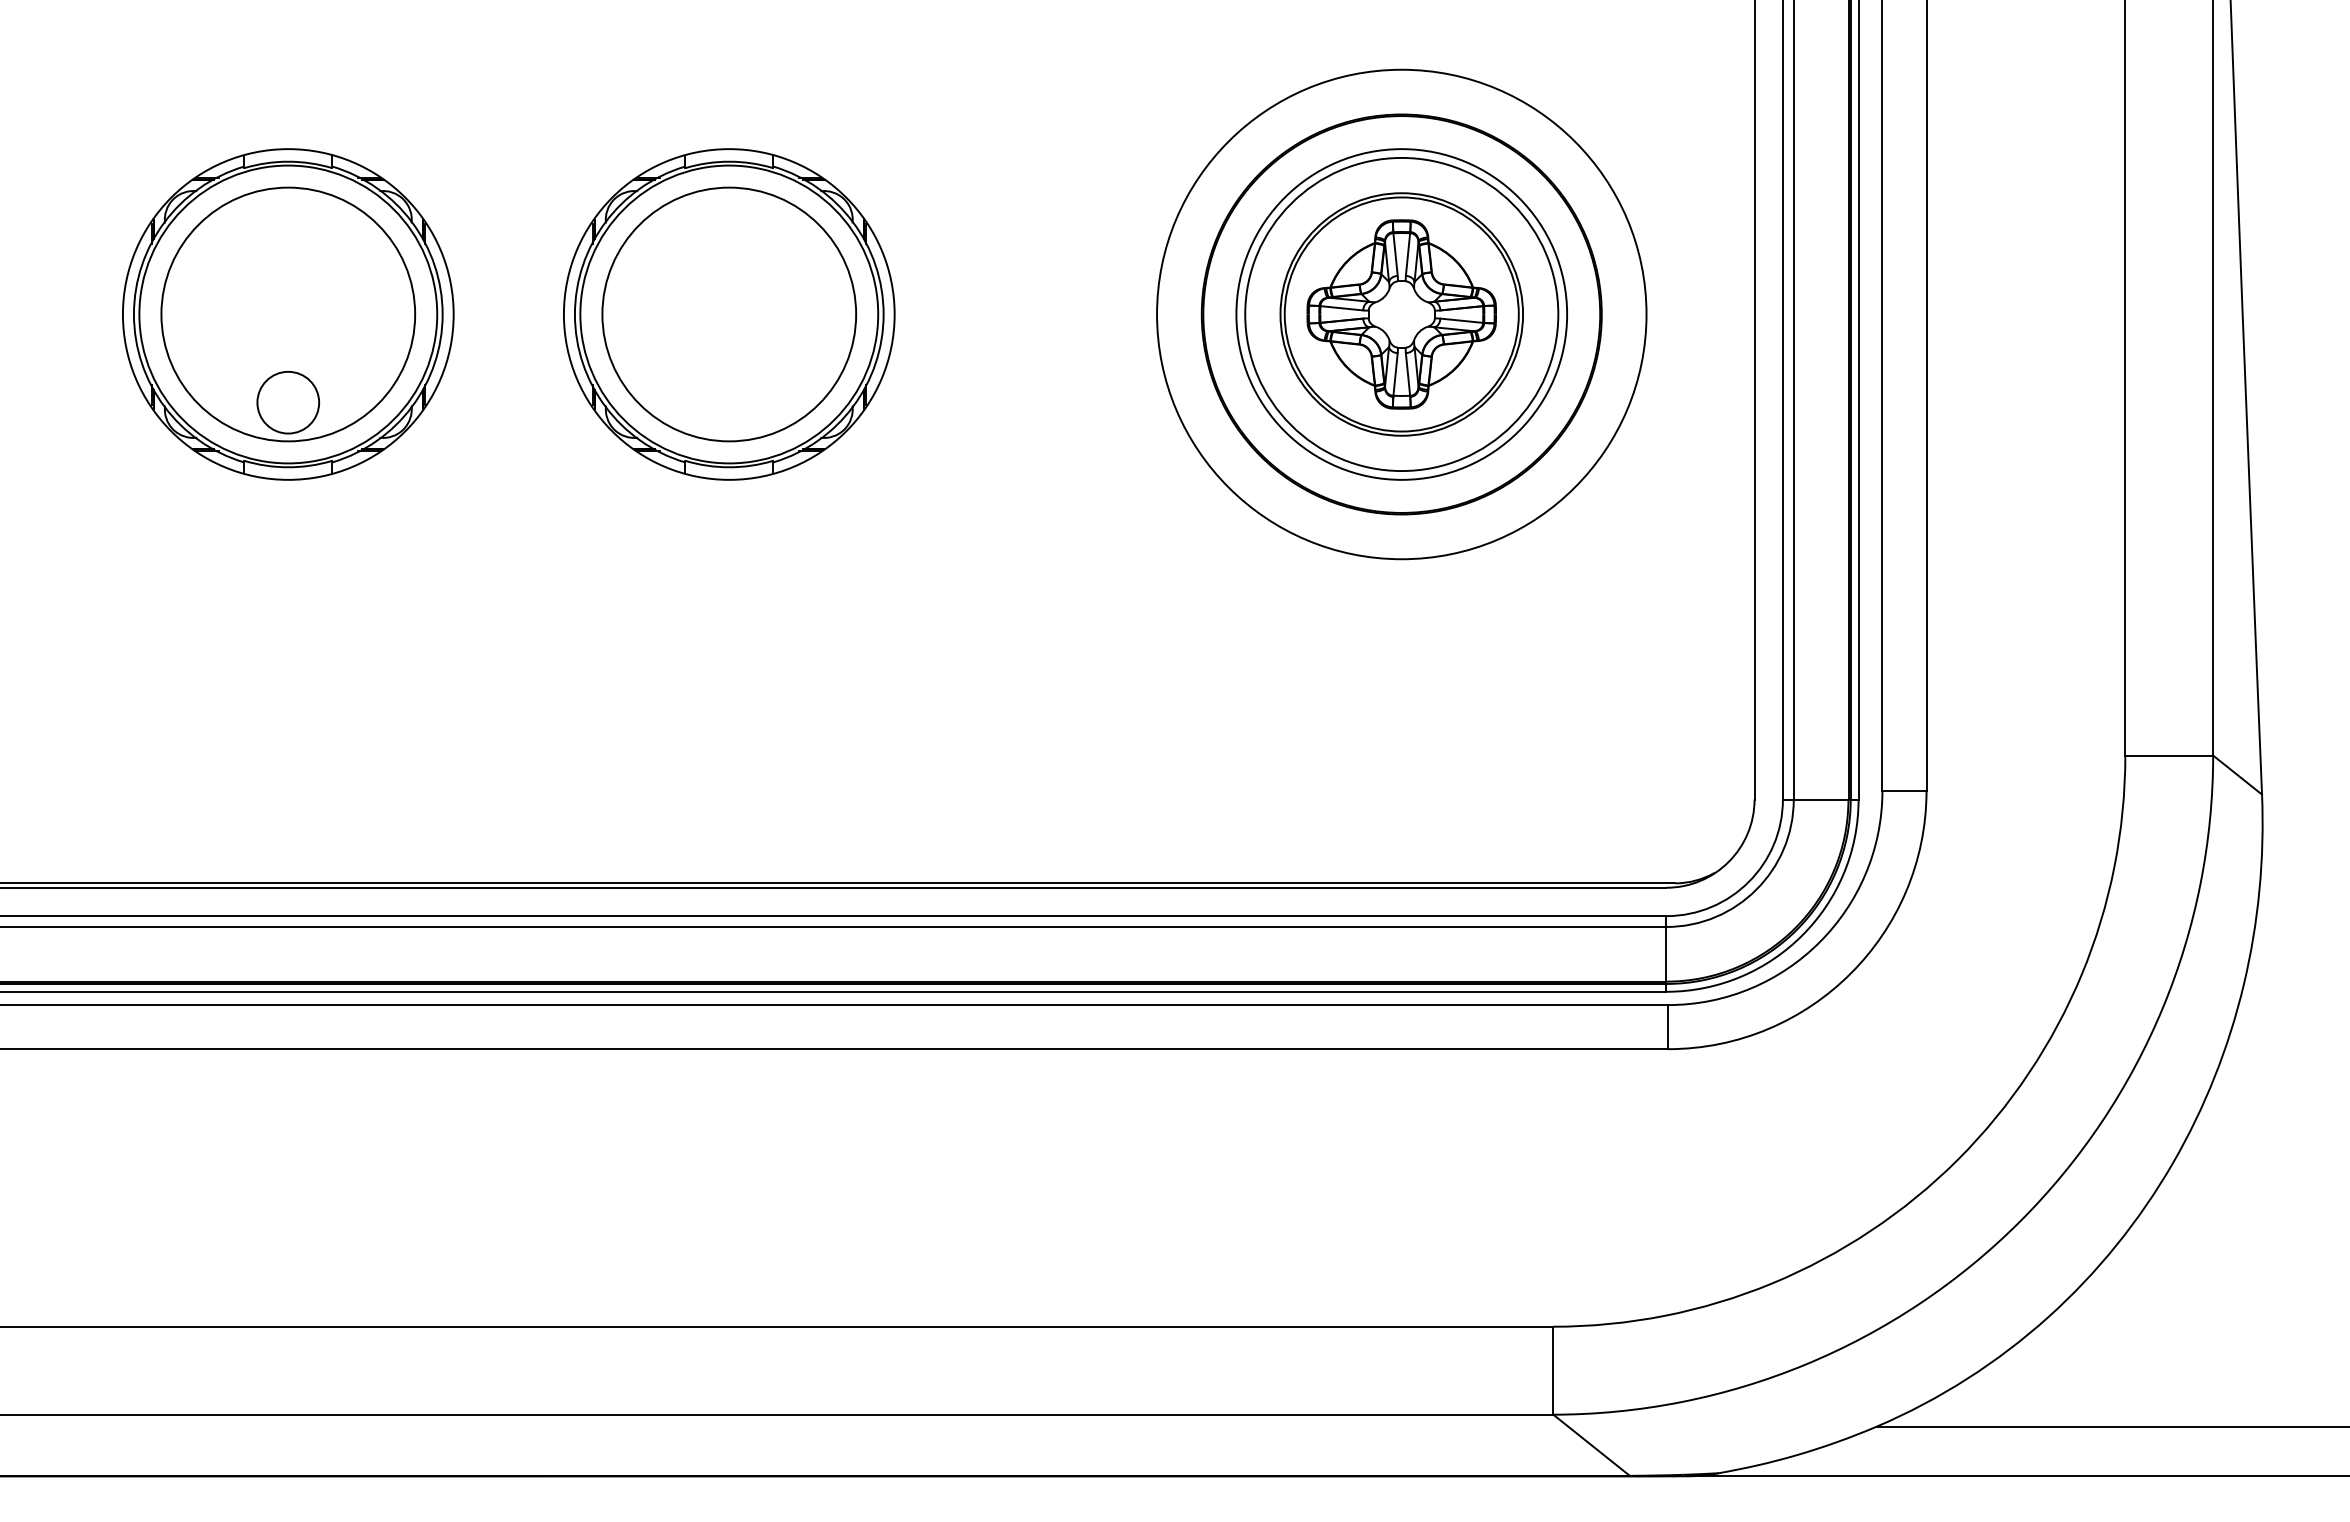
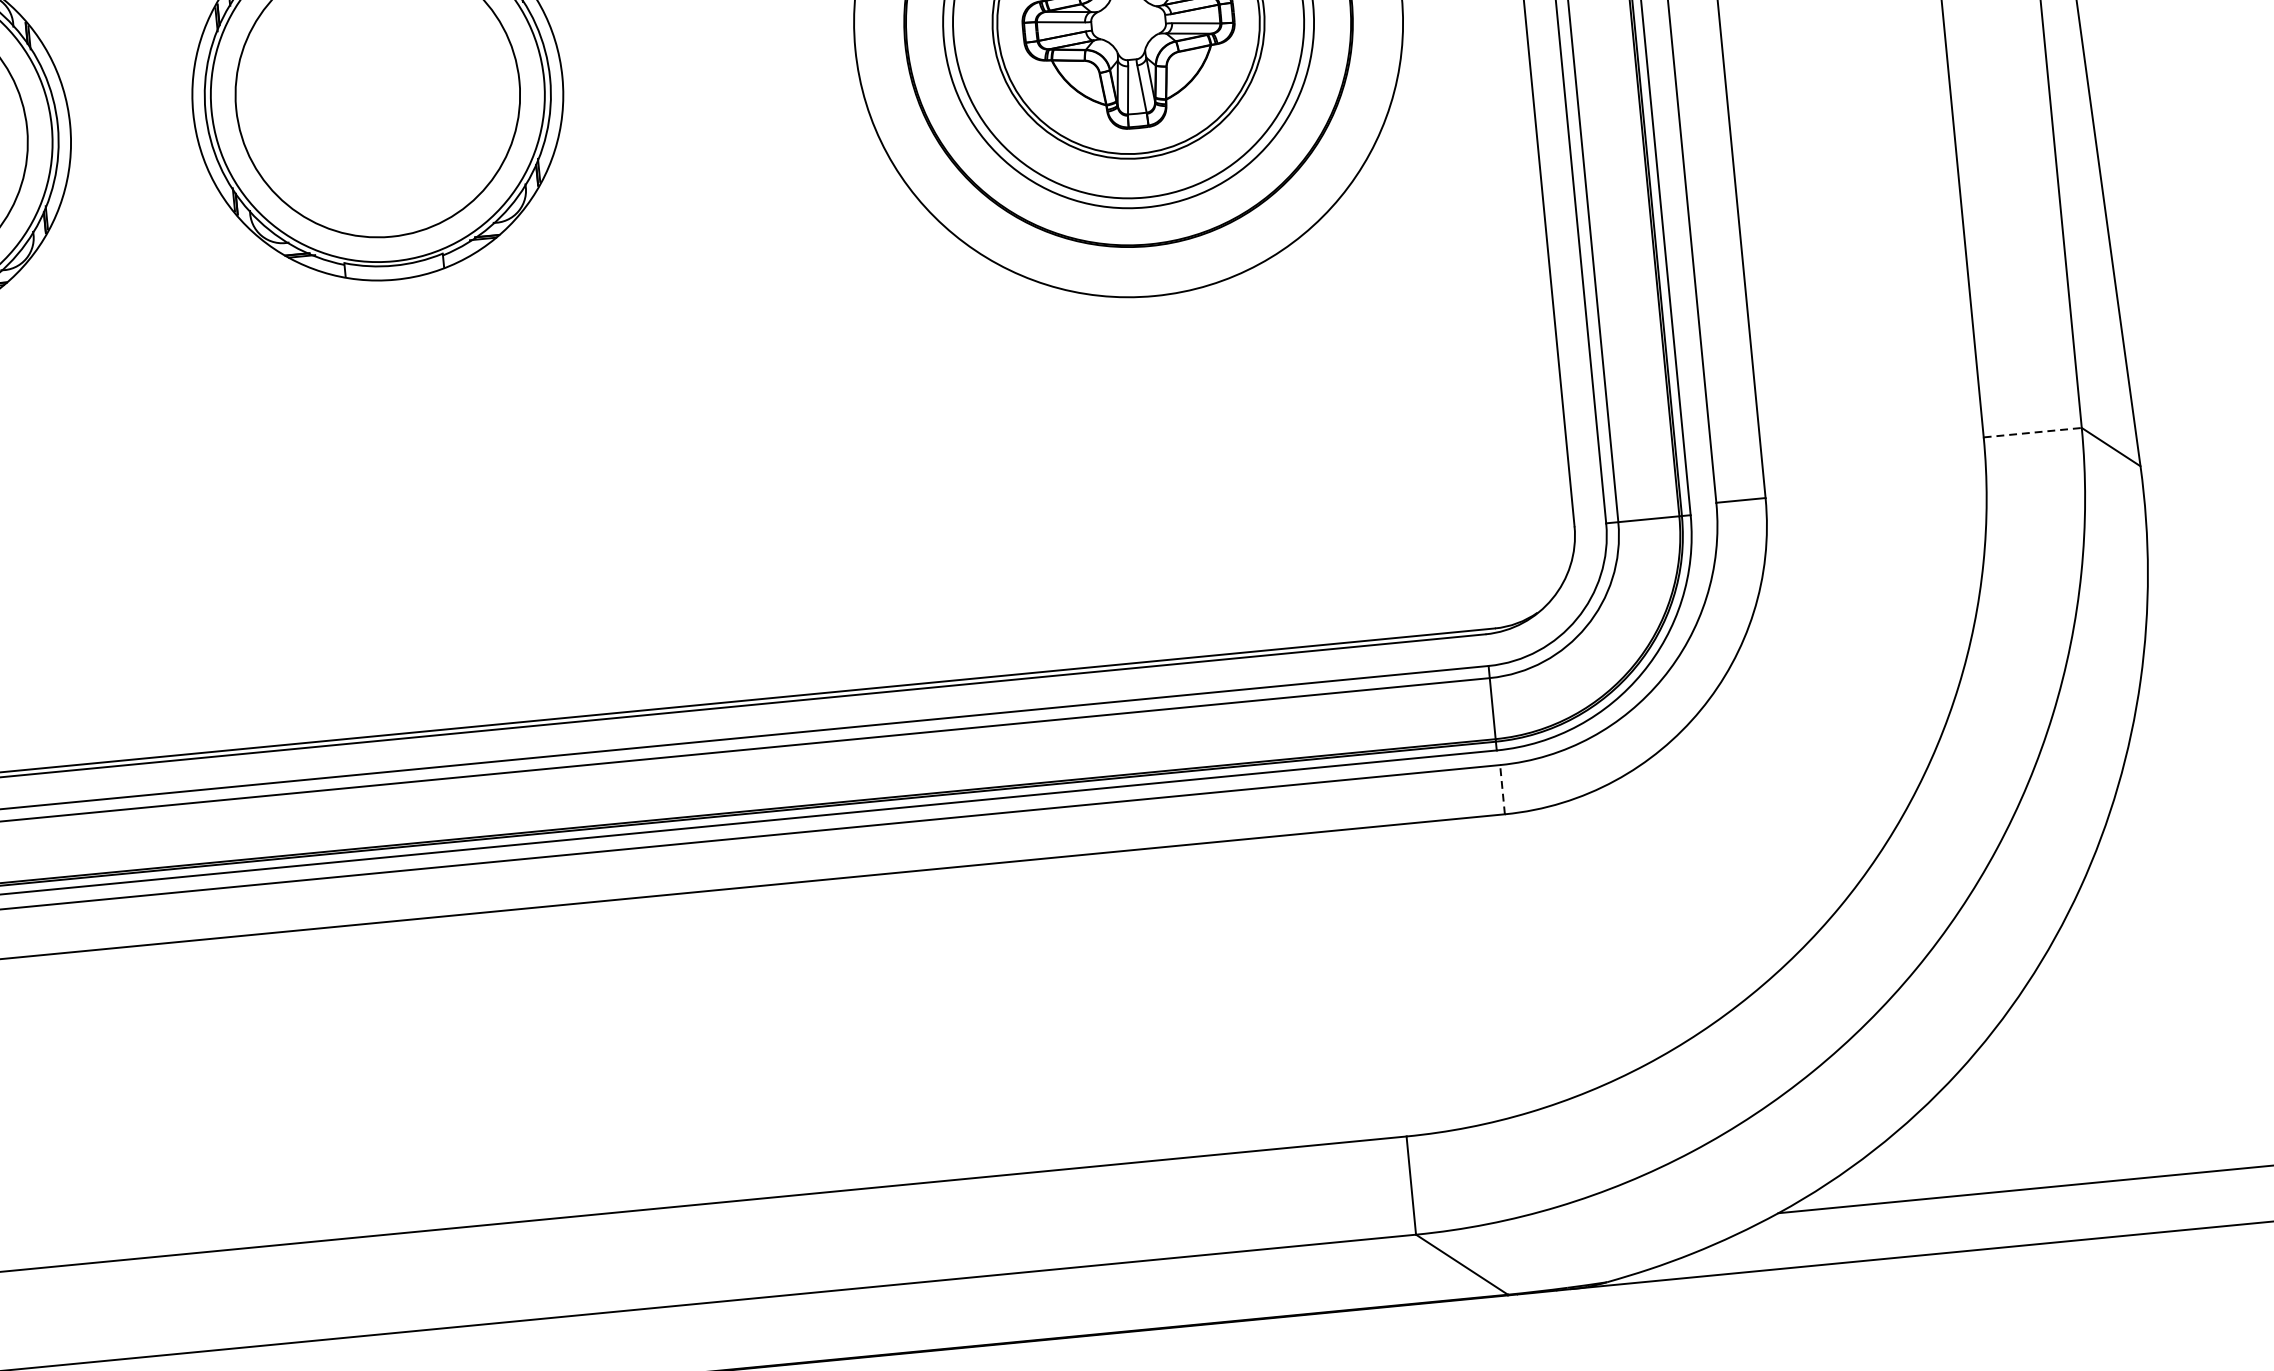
line: (2169, 755) -> (2033, 432), solid -> dashed
line: (1668, 1026) -> (1502, 788), solid -> dashed

